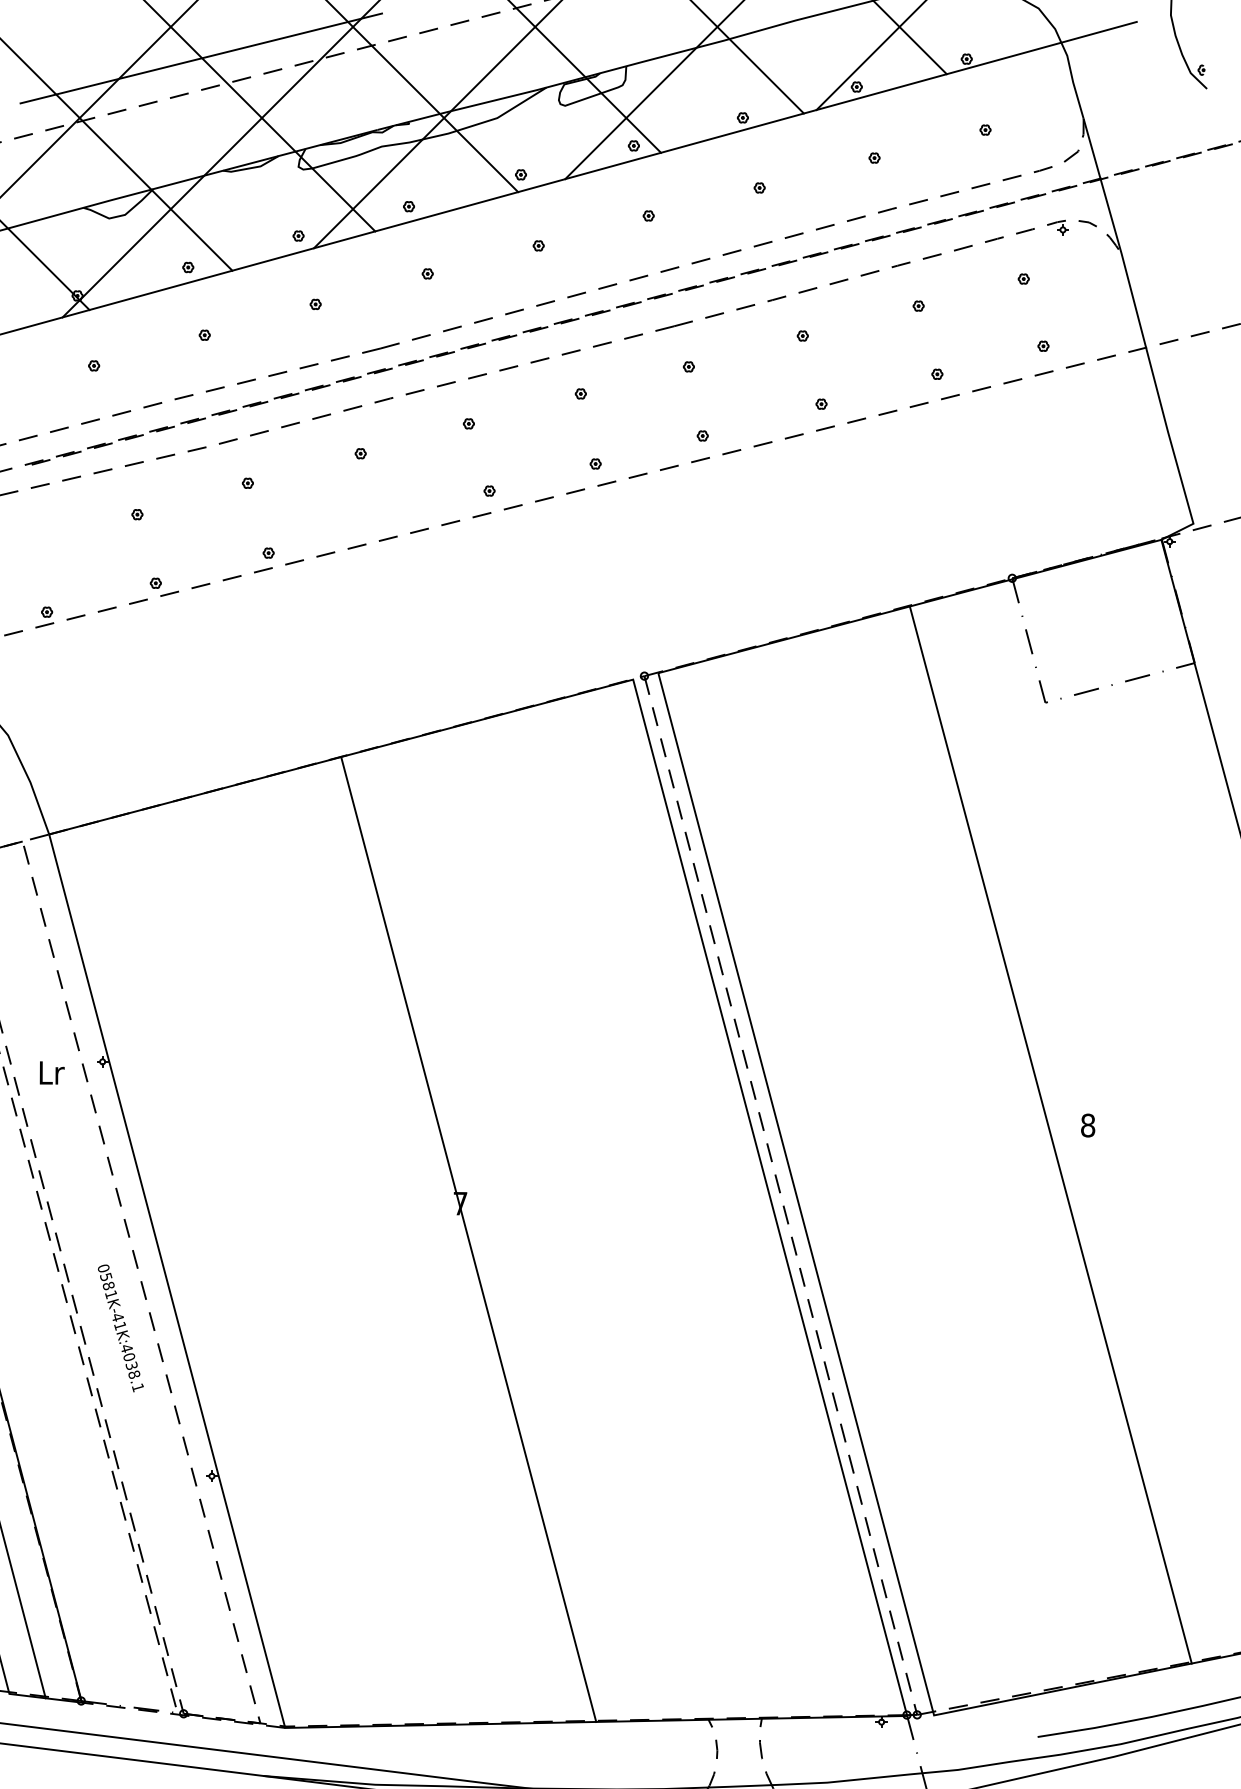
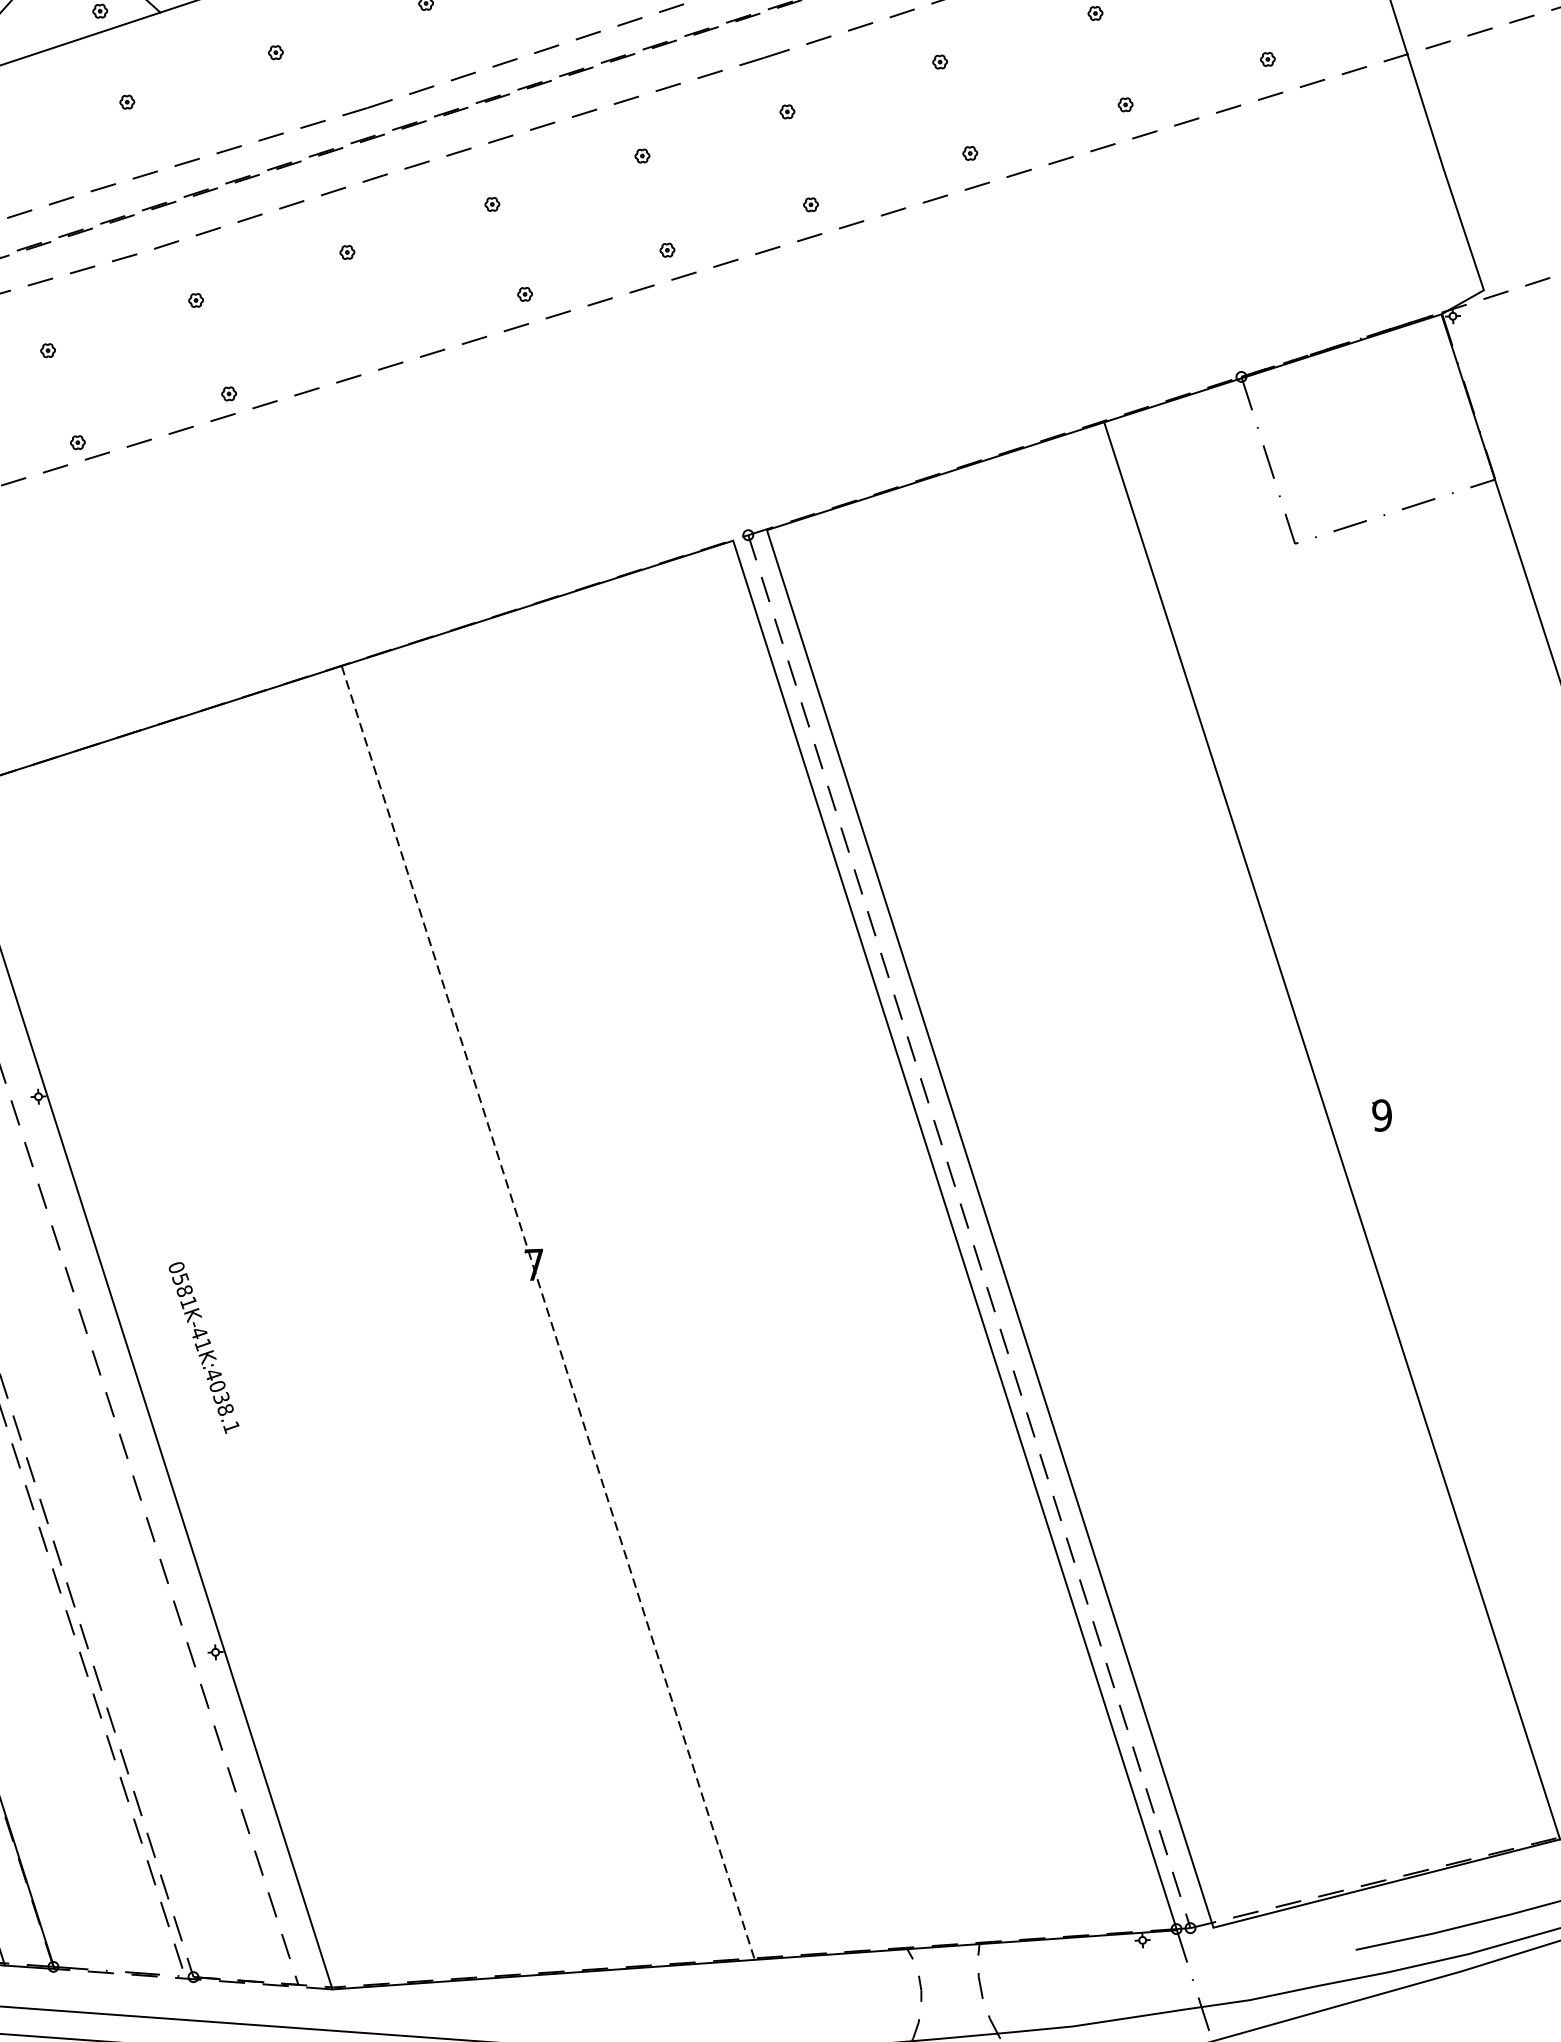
text: (1088, 1125) -> (1382, 1115), 8 -> 9
line: (468, 1239) -> (547, 1312), solid -> dashed
text: (120, 1328) -> (203, 1348), moved

